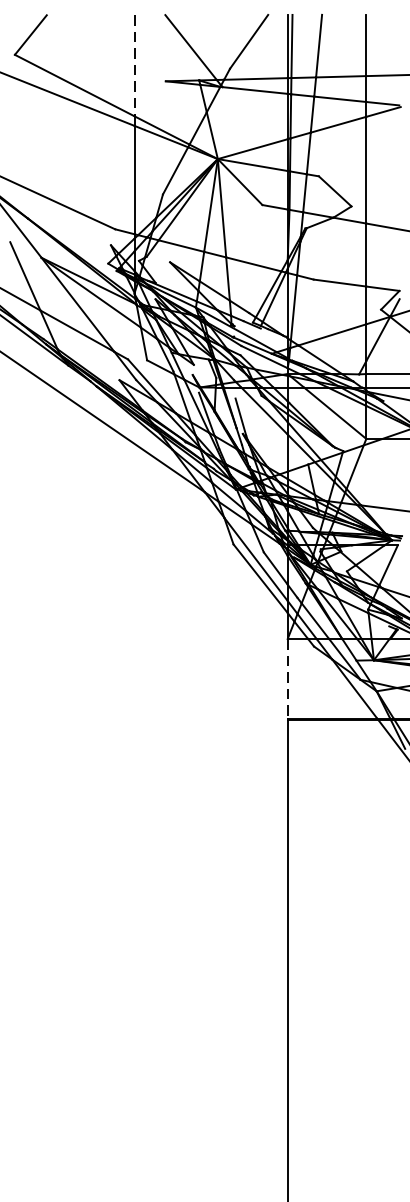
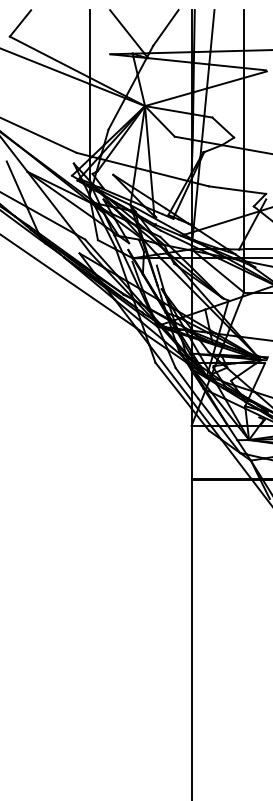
line: (134, 65) -> (89, 43), dashed -> solid
line: (287, 679) -> (191, 452), dashed -> solid

